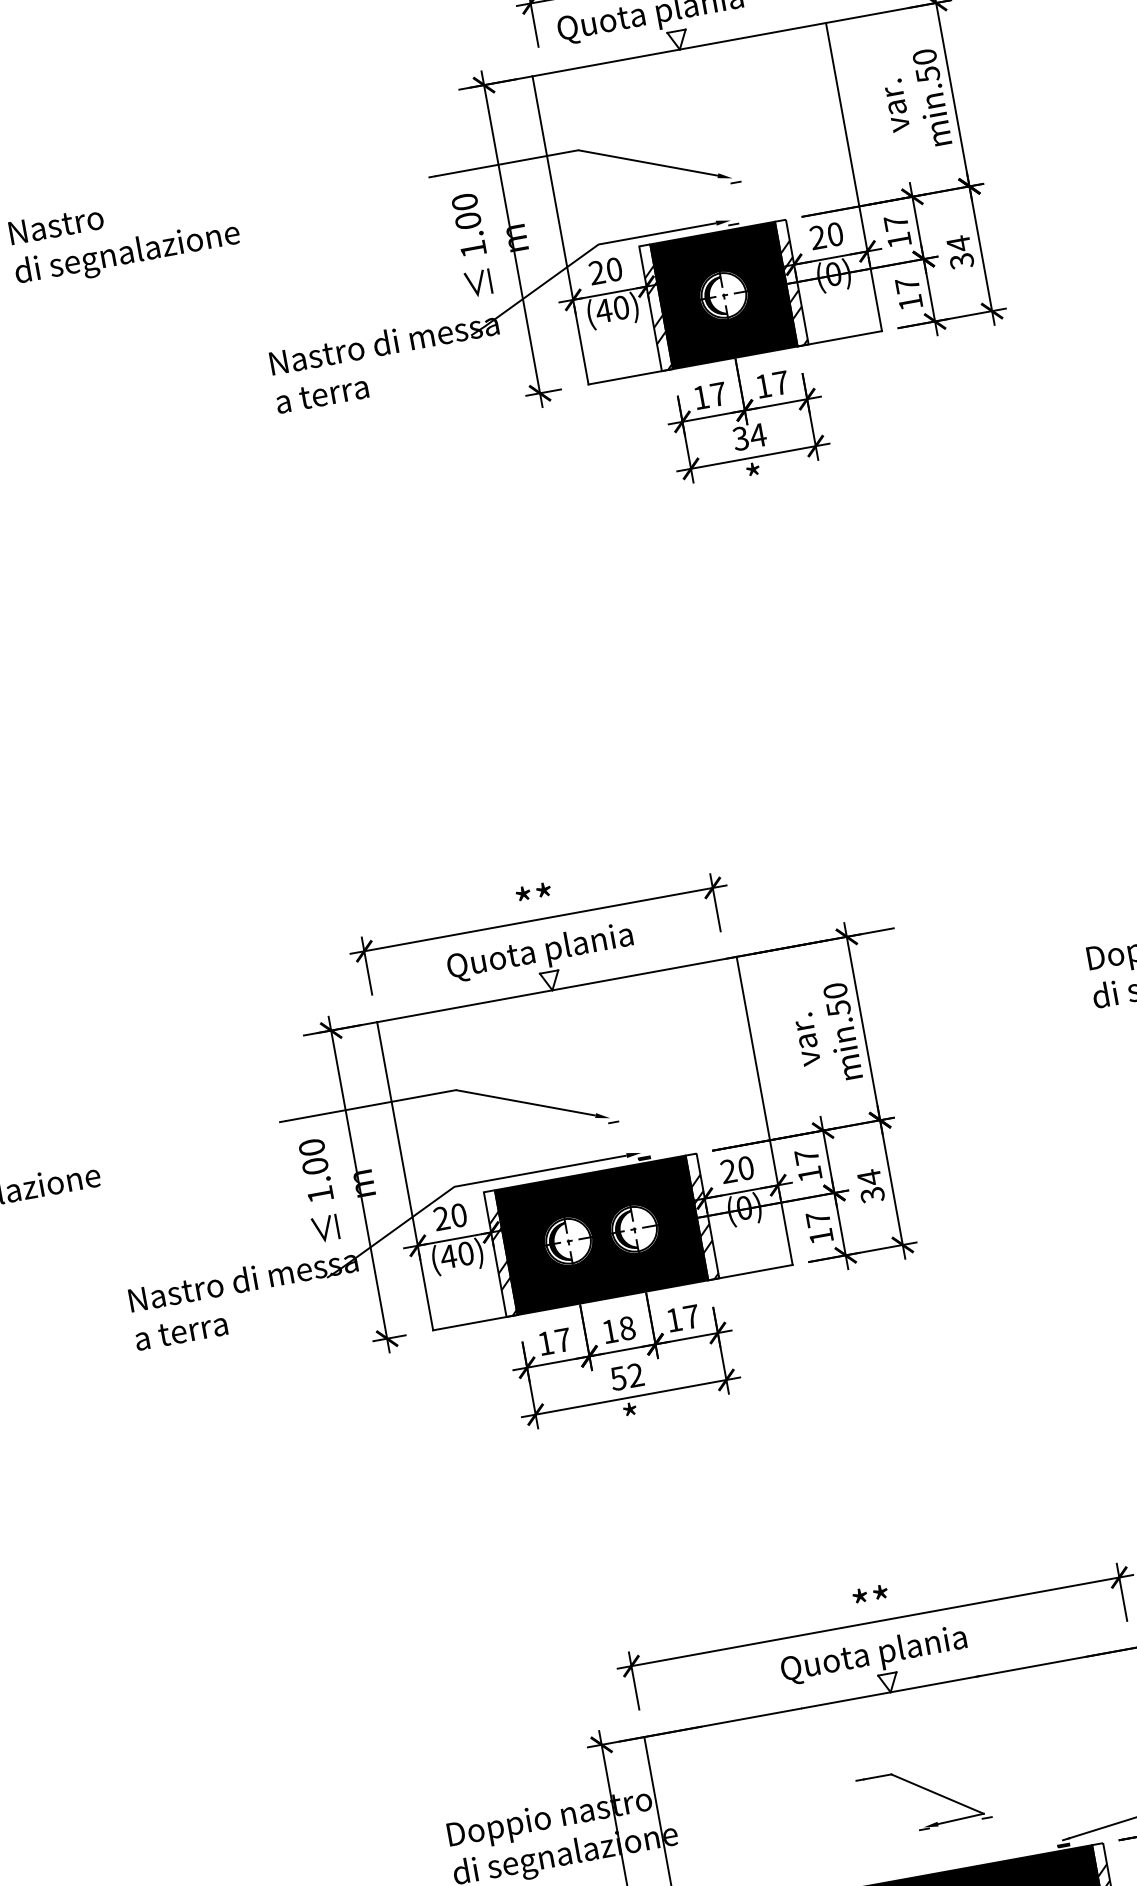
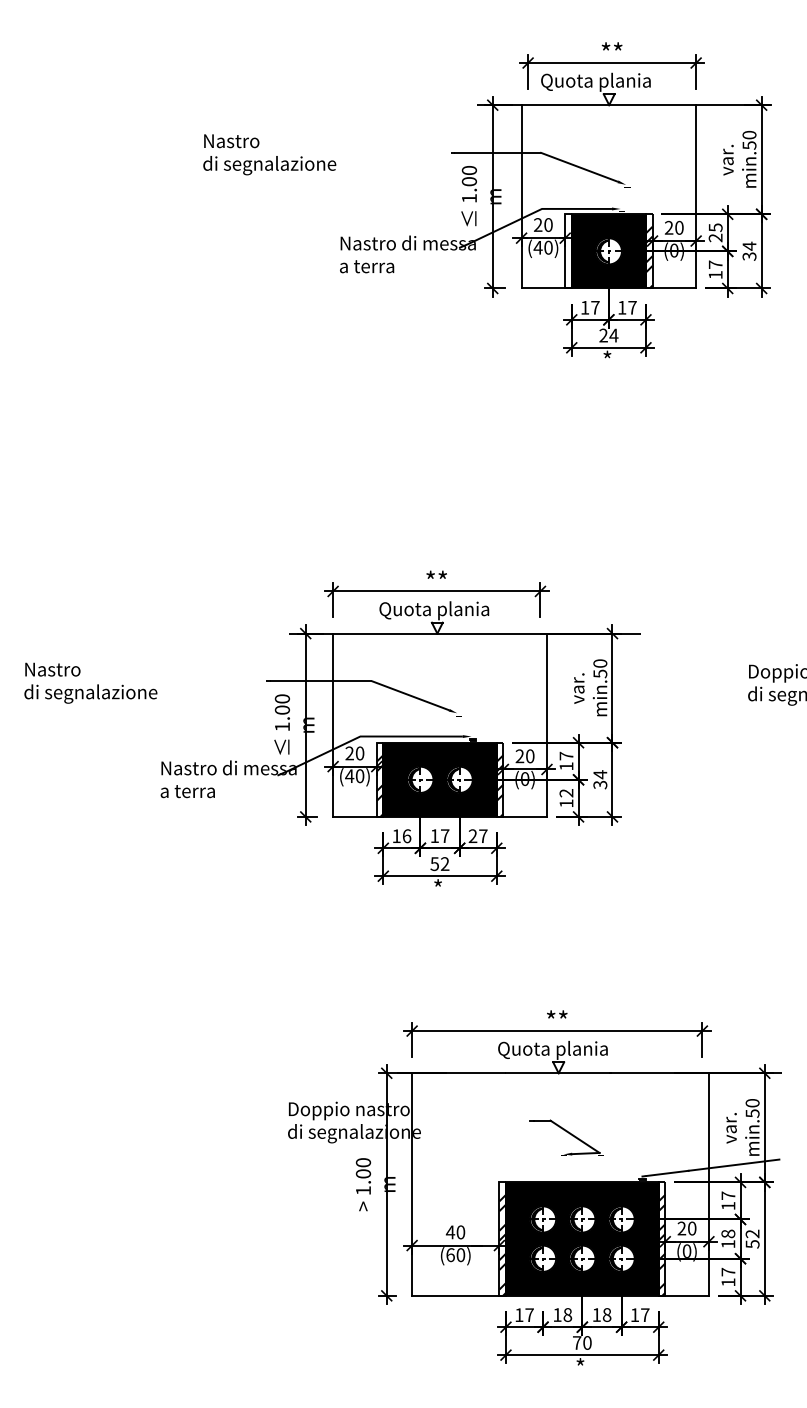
text: (897, 231) -> (715, 232), 17 -> 25
hatch: (657, 318) -> (568, 257), removed
text: (740, 438) -> (603, 335), 34 -> 24
text: (818, 1219) -> (566, 793), 17 -> 12
text: (673, 1318) -> (472, 835), 17 -> 27
text: (628, 1328) -> (445, 836), 18 -> 17
text: (562, 1340) -> (406, 836), 17 -> 16

